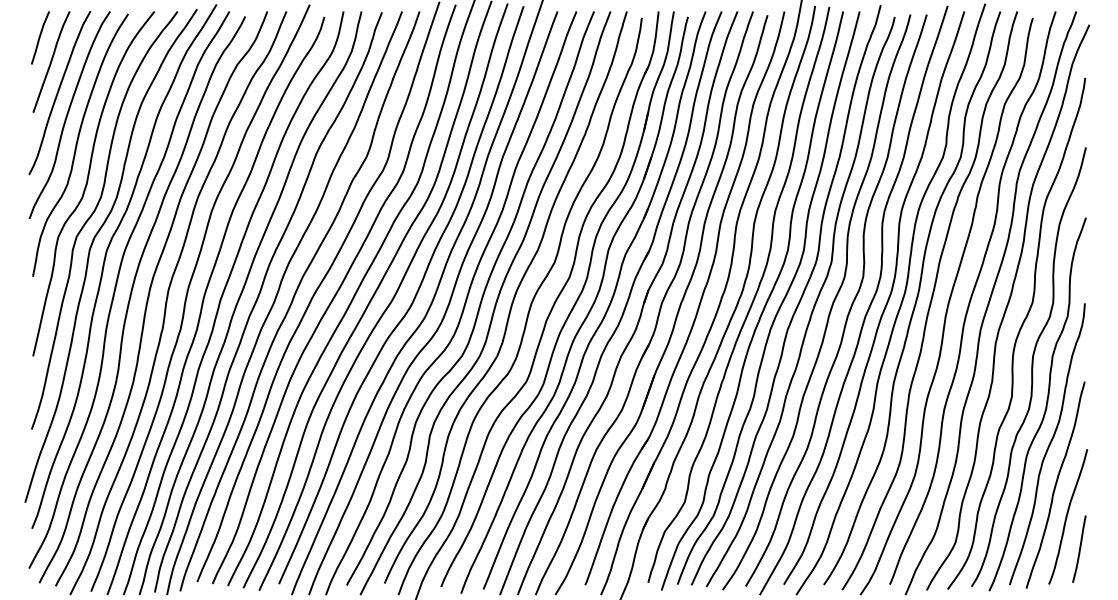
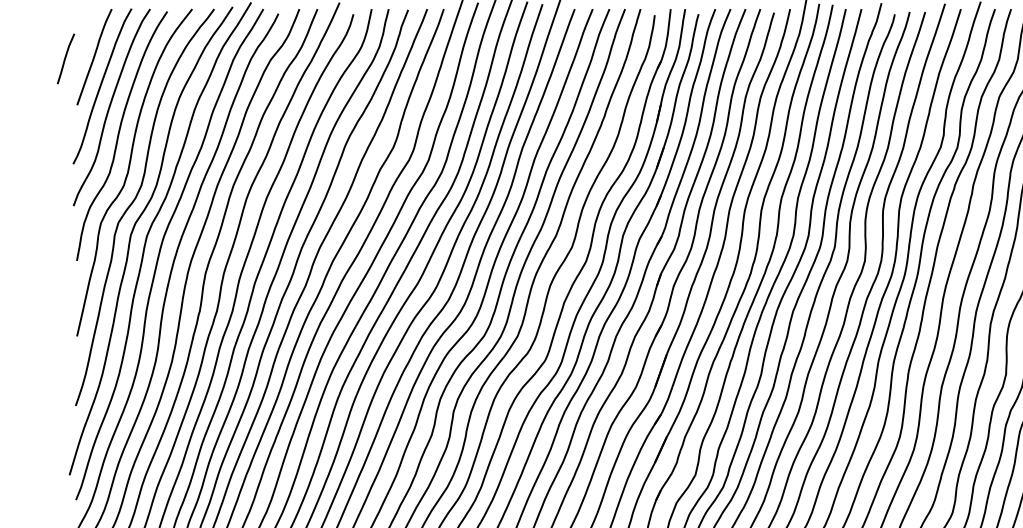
line: (40, 37) -> (66, 58), moved

